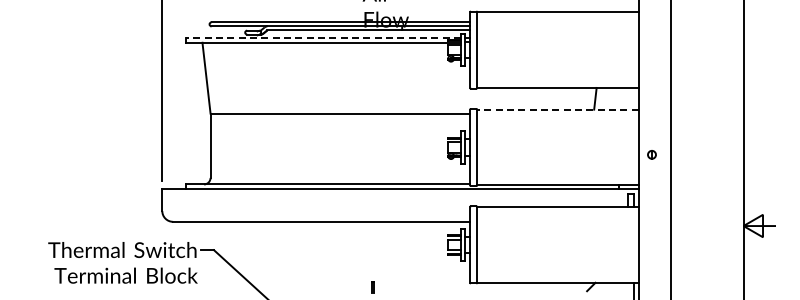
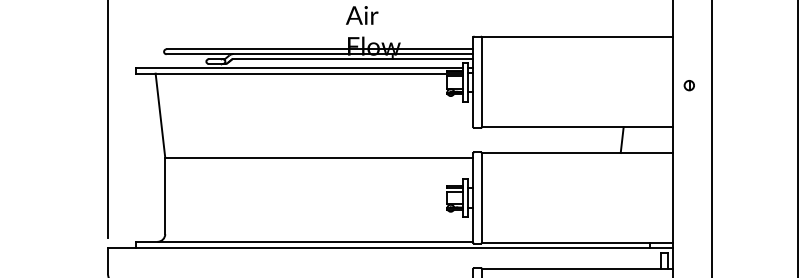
line: (323, 37) -> (299, 67), dashed -> solid
line: (557, 109) -> (577, 152), dashed -> solid
part: (651, 154) -> (688, 85), moved

